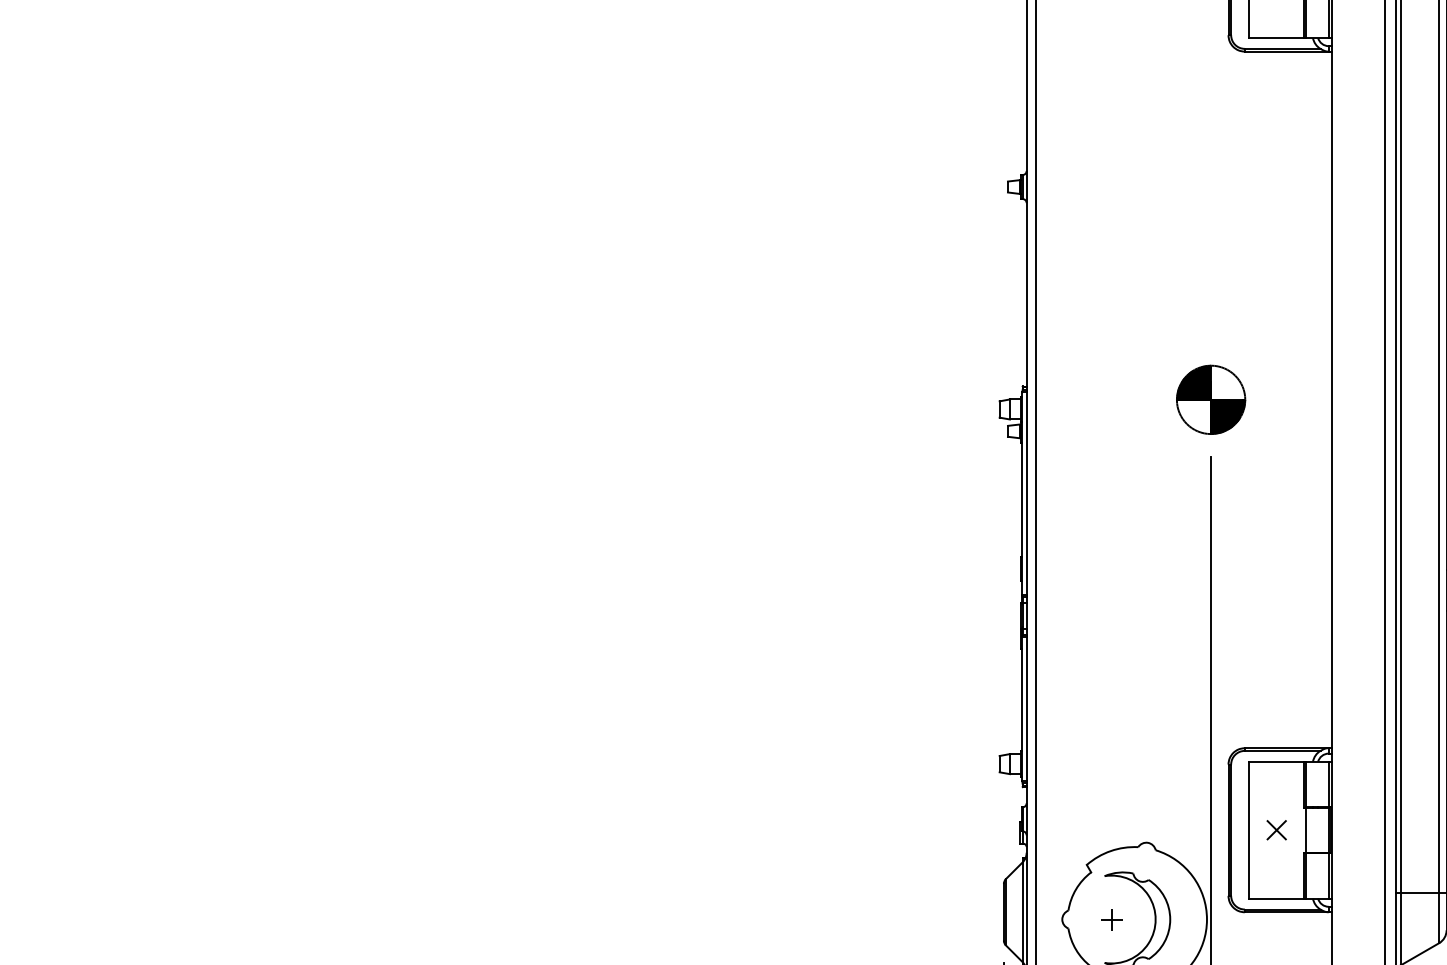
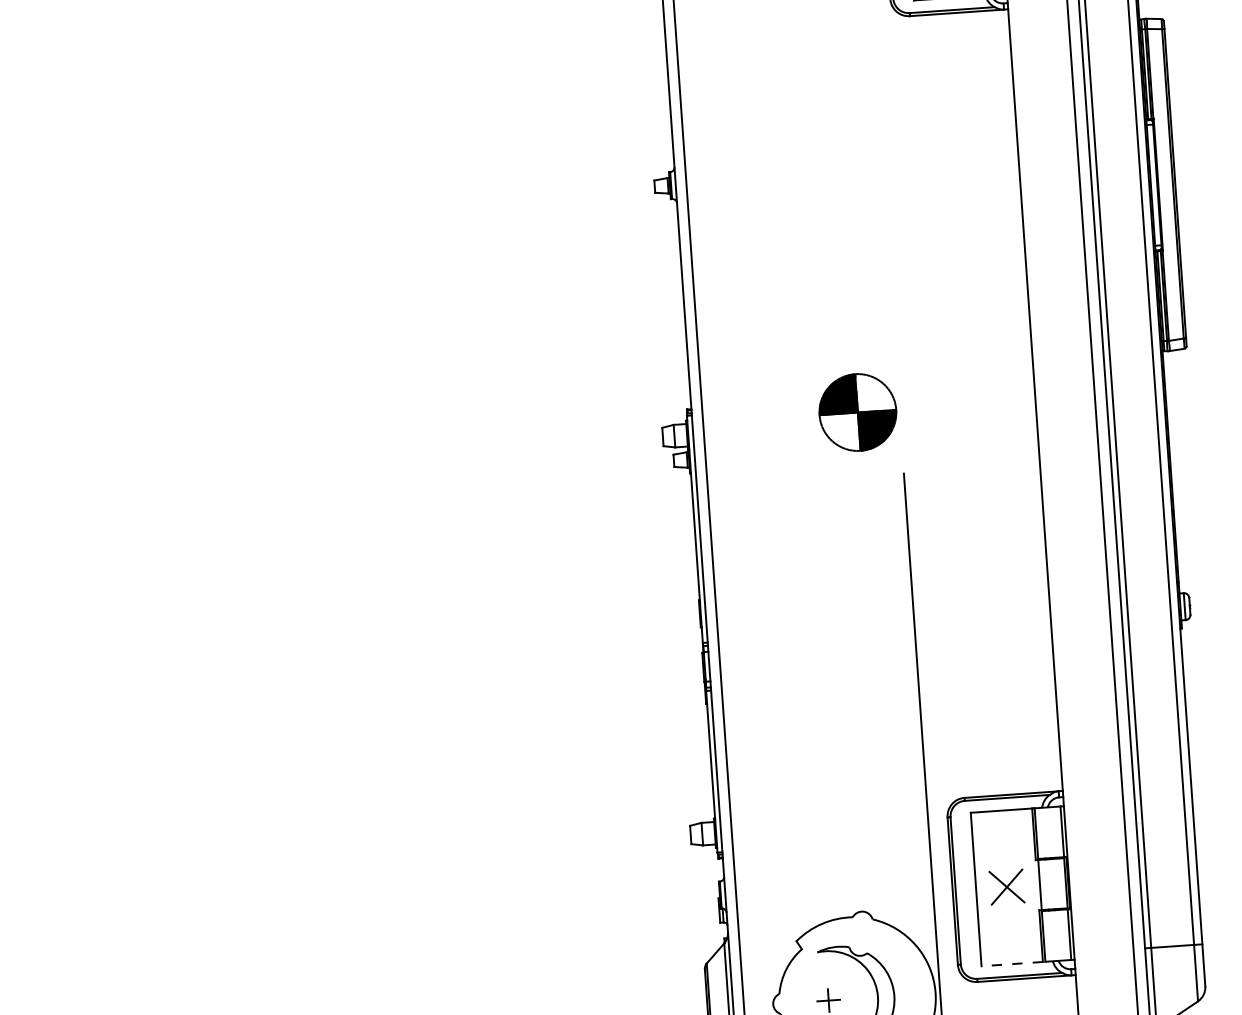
part: (1211, 399) -> (858, 412), moved
part: (1276, 830) -> (1006, 887), size x1.6
line: (1276, 898) -> (1011, 964), solid -> dashed

